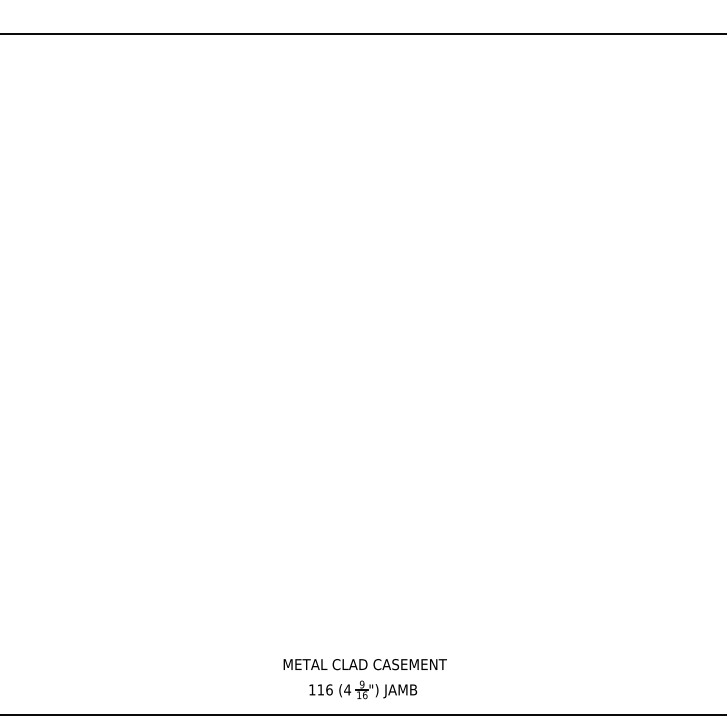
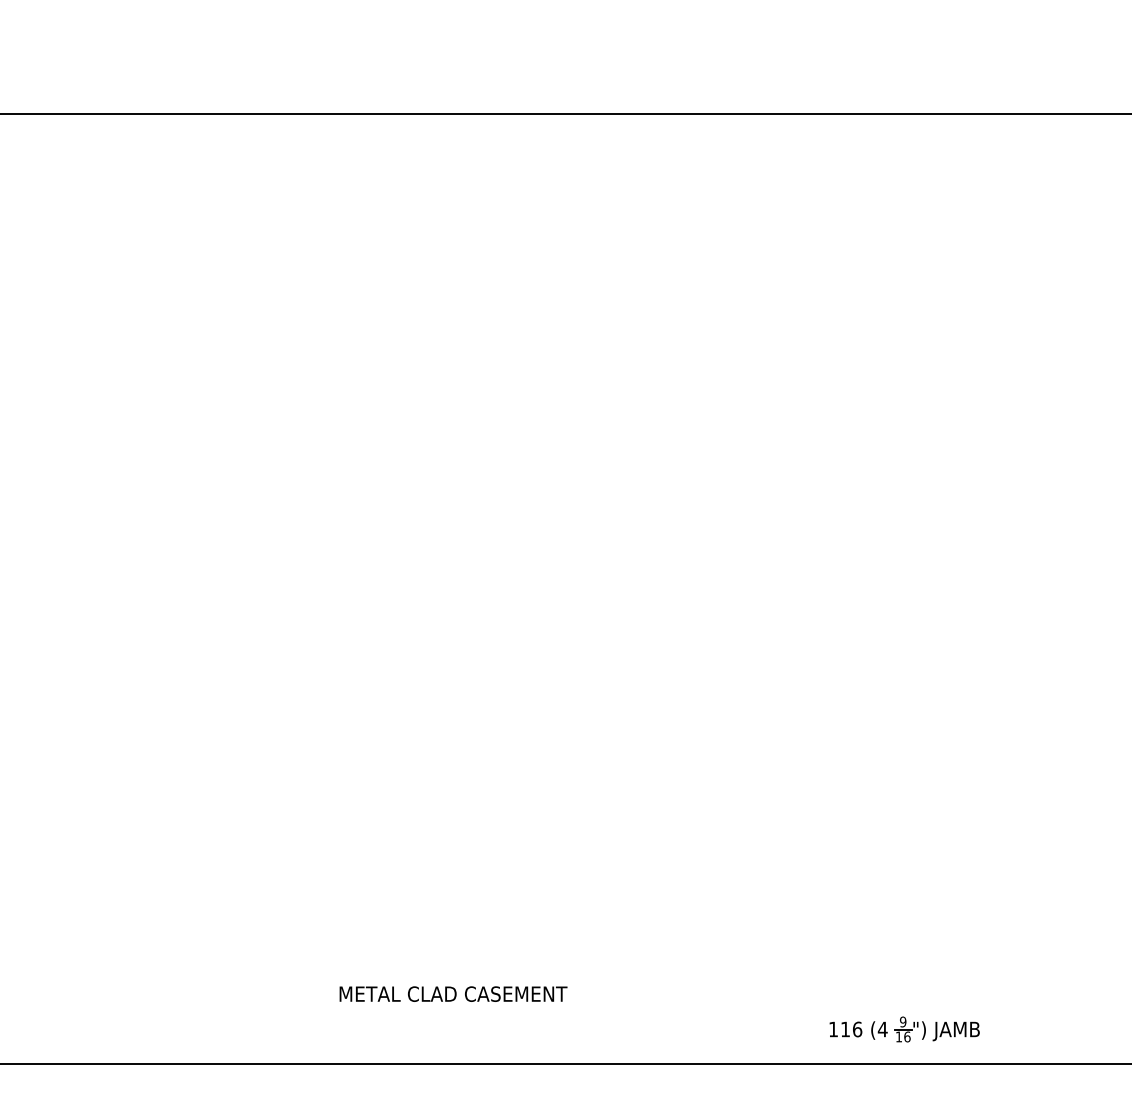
text: (365, 664) -> (453, 993), moved
part: (363, 689) -> (904, 1029), moved

